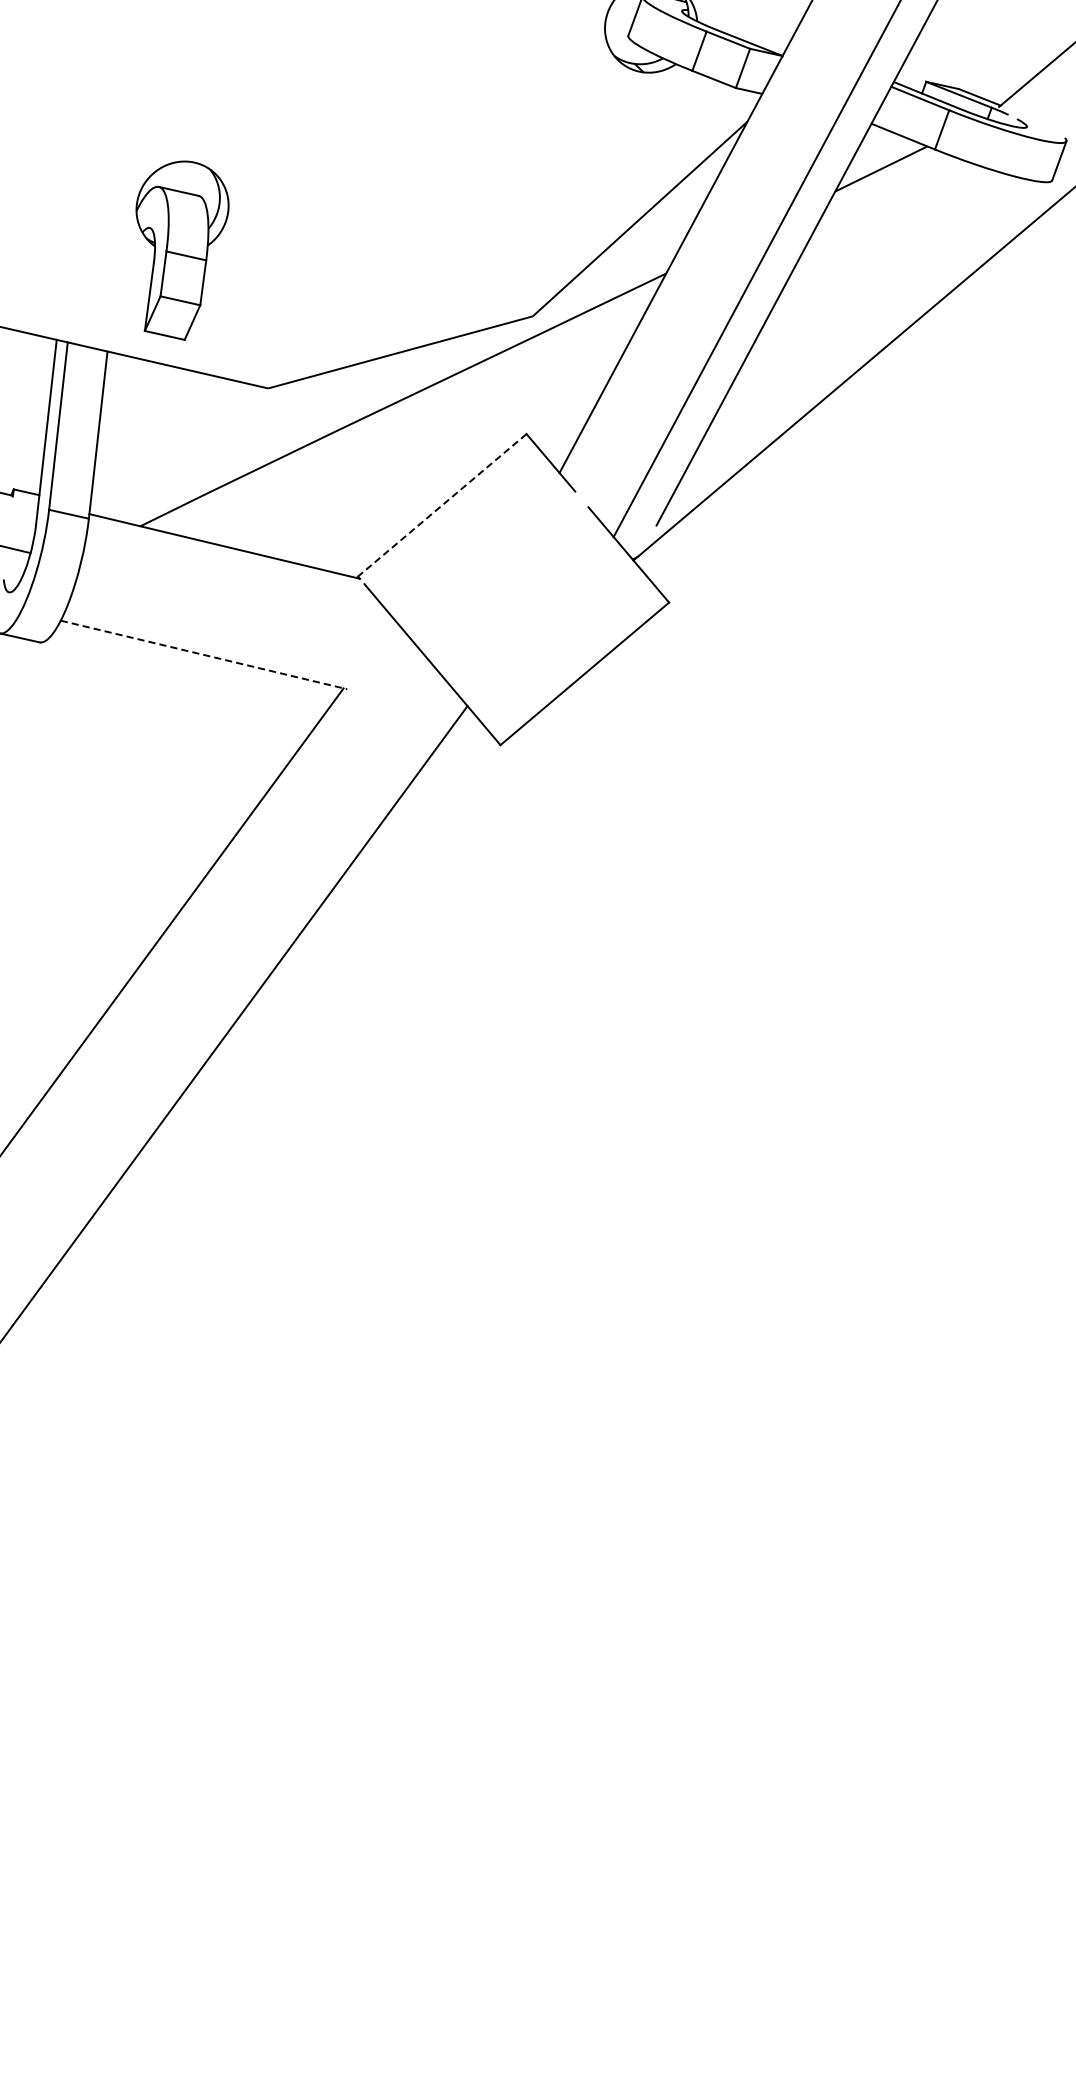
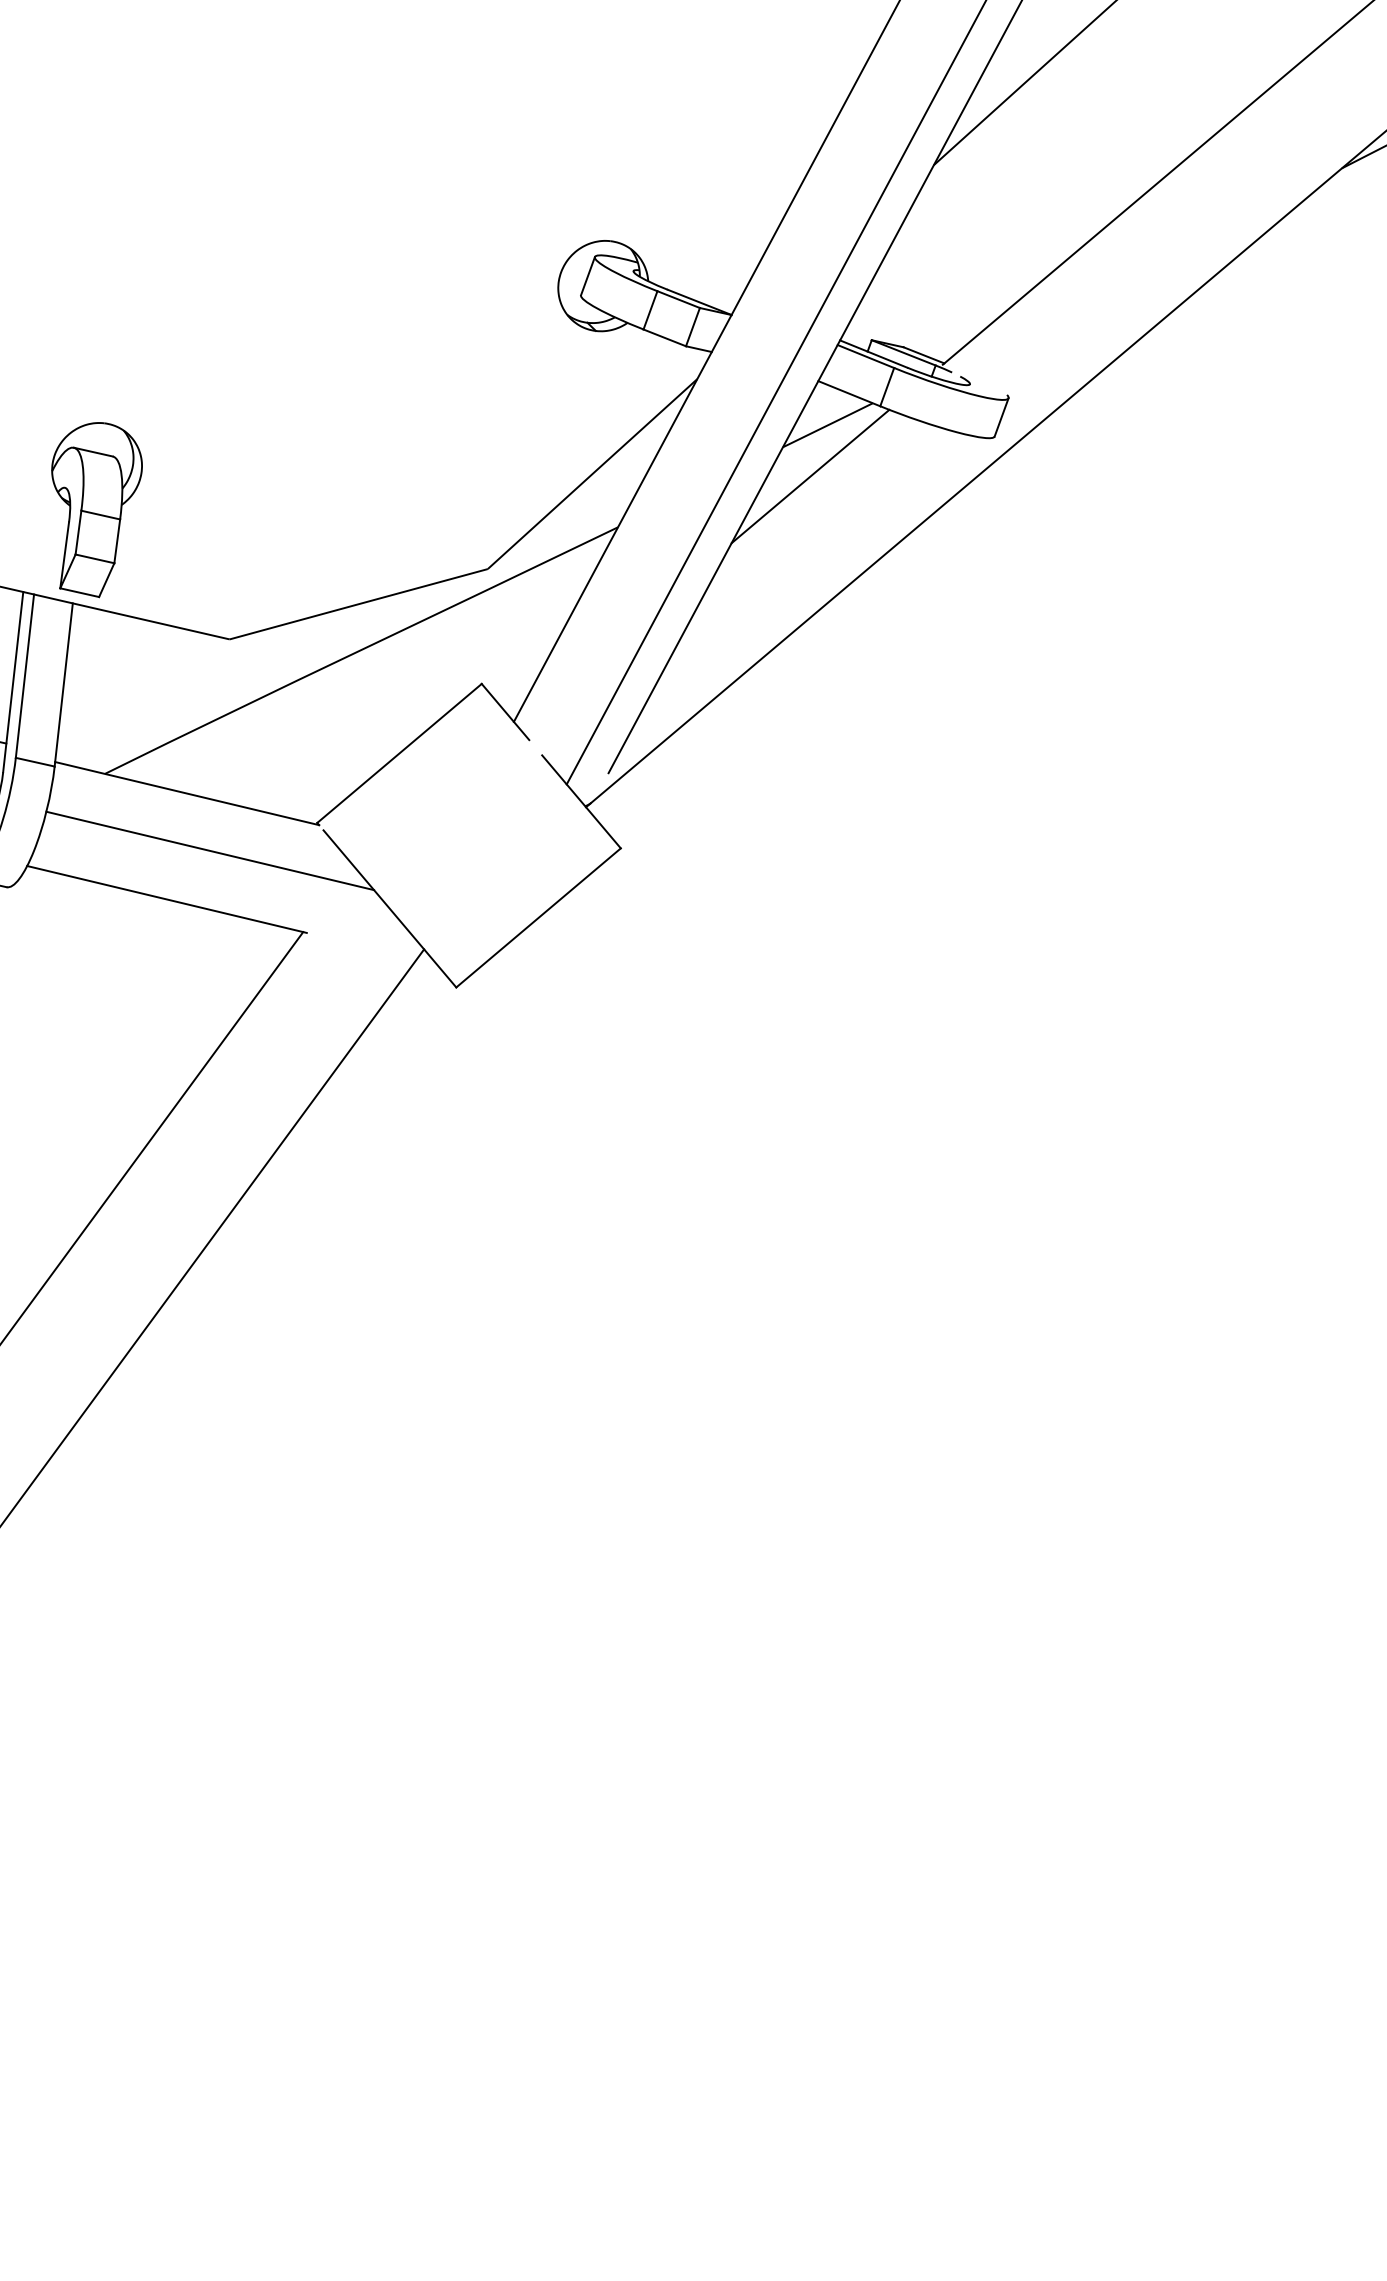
line: (863, 221) -> (810, 476), added
part: (181, 251) -> (96, 510), moved
line: (442, 505) -> (399, 753), dashed -> solid
line: (248, 604) -> (210, 850), added
line: (204, 654) -> (167, 899), dashed -> solid

